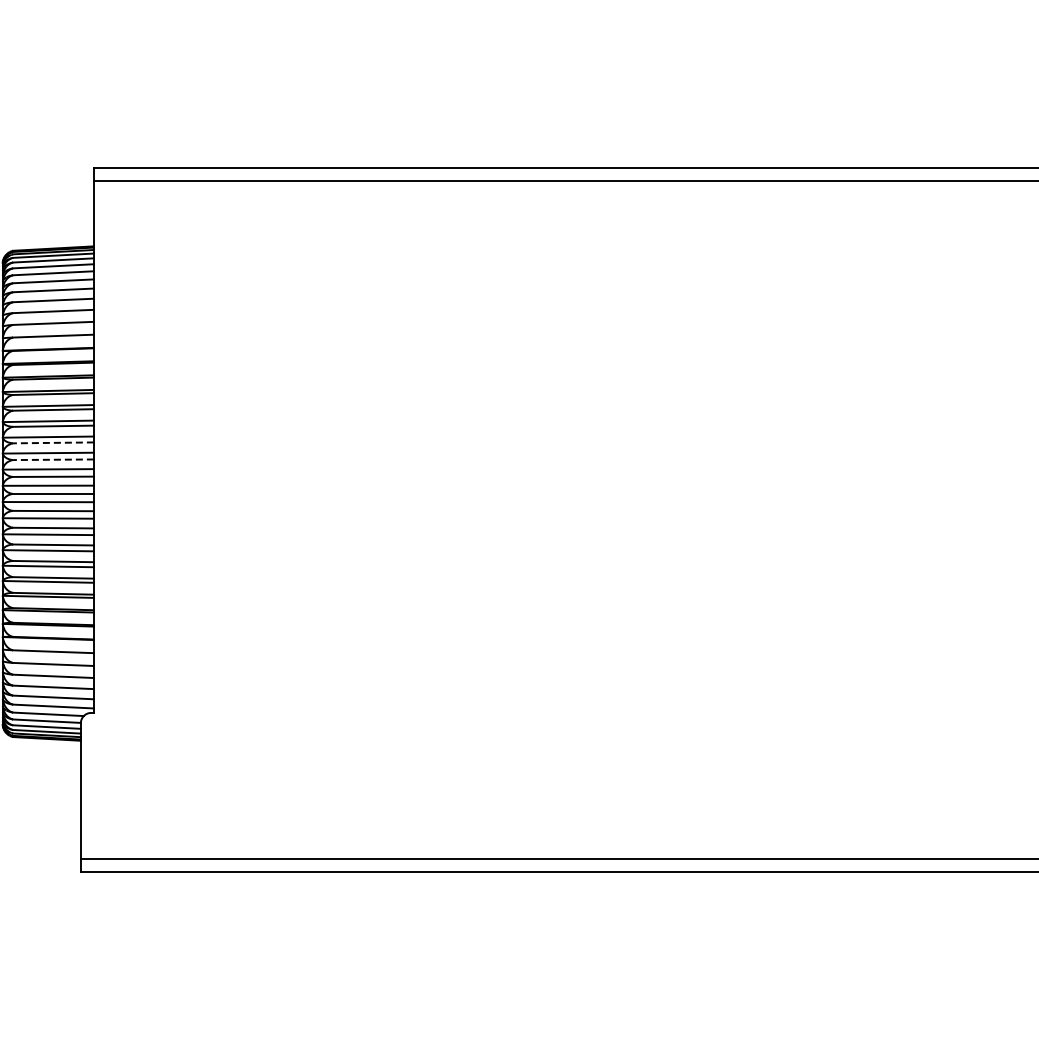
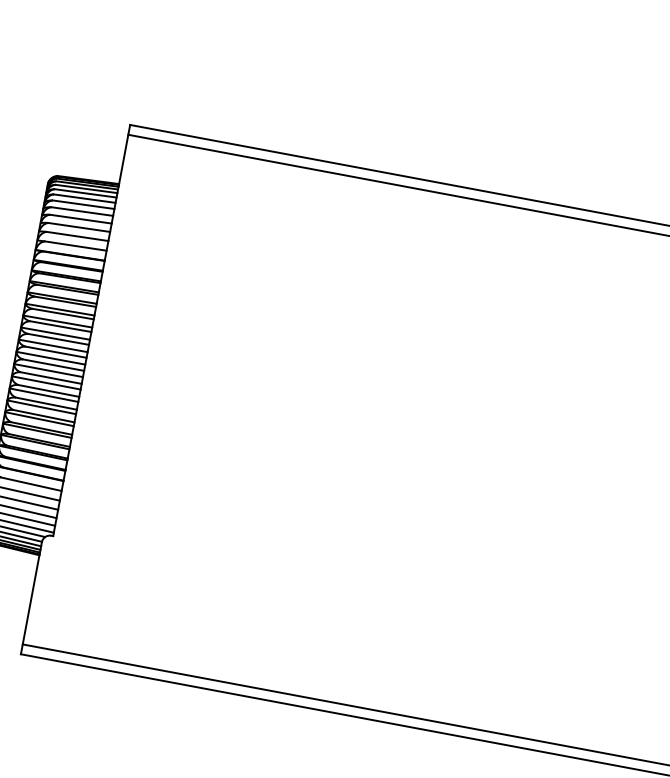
line: (52, 442) -> (60, 326), dashed -> solid
line: (52, 459) -> (57, 339), dashed -> solid

